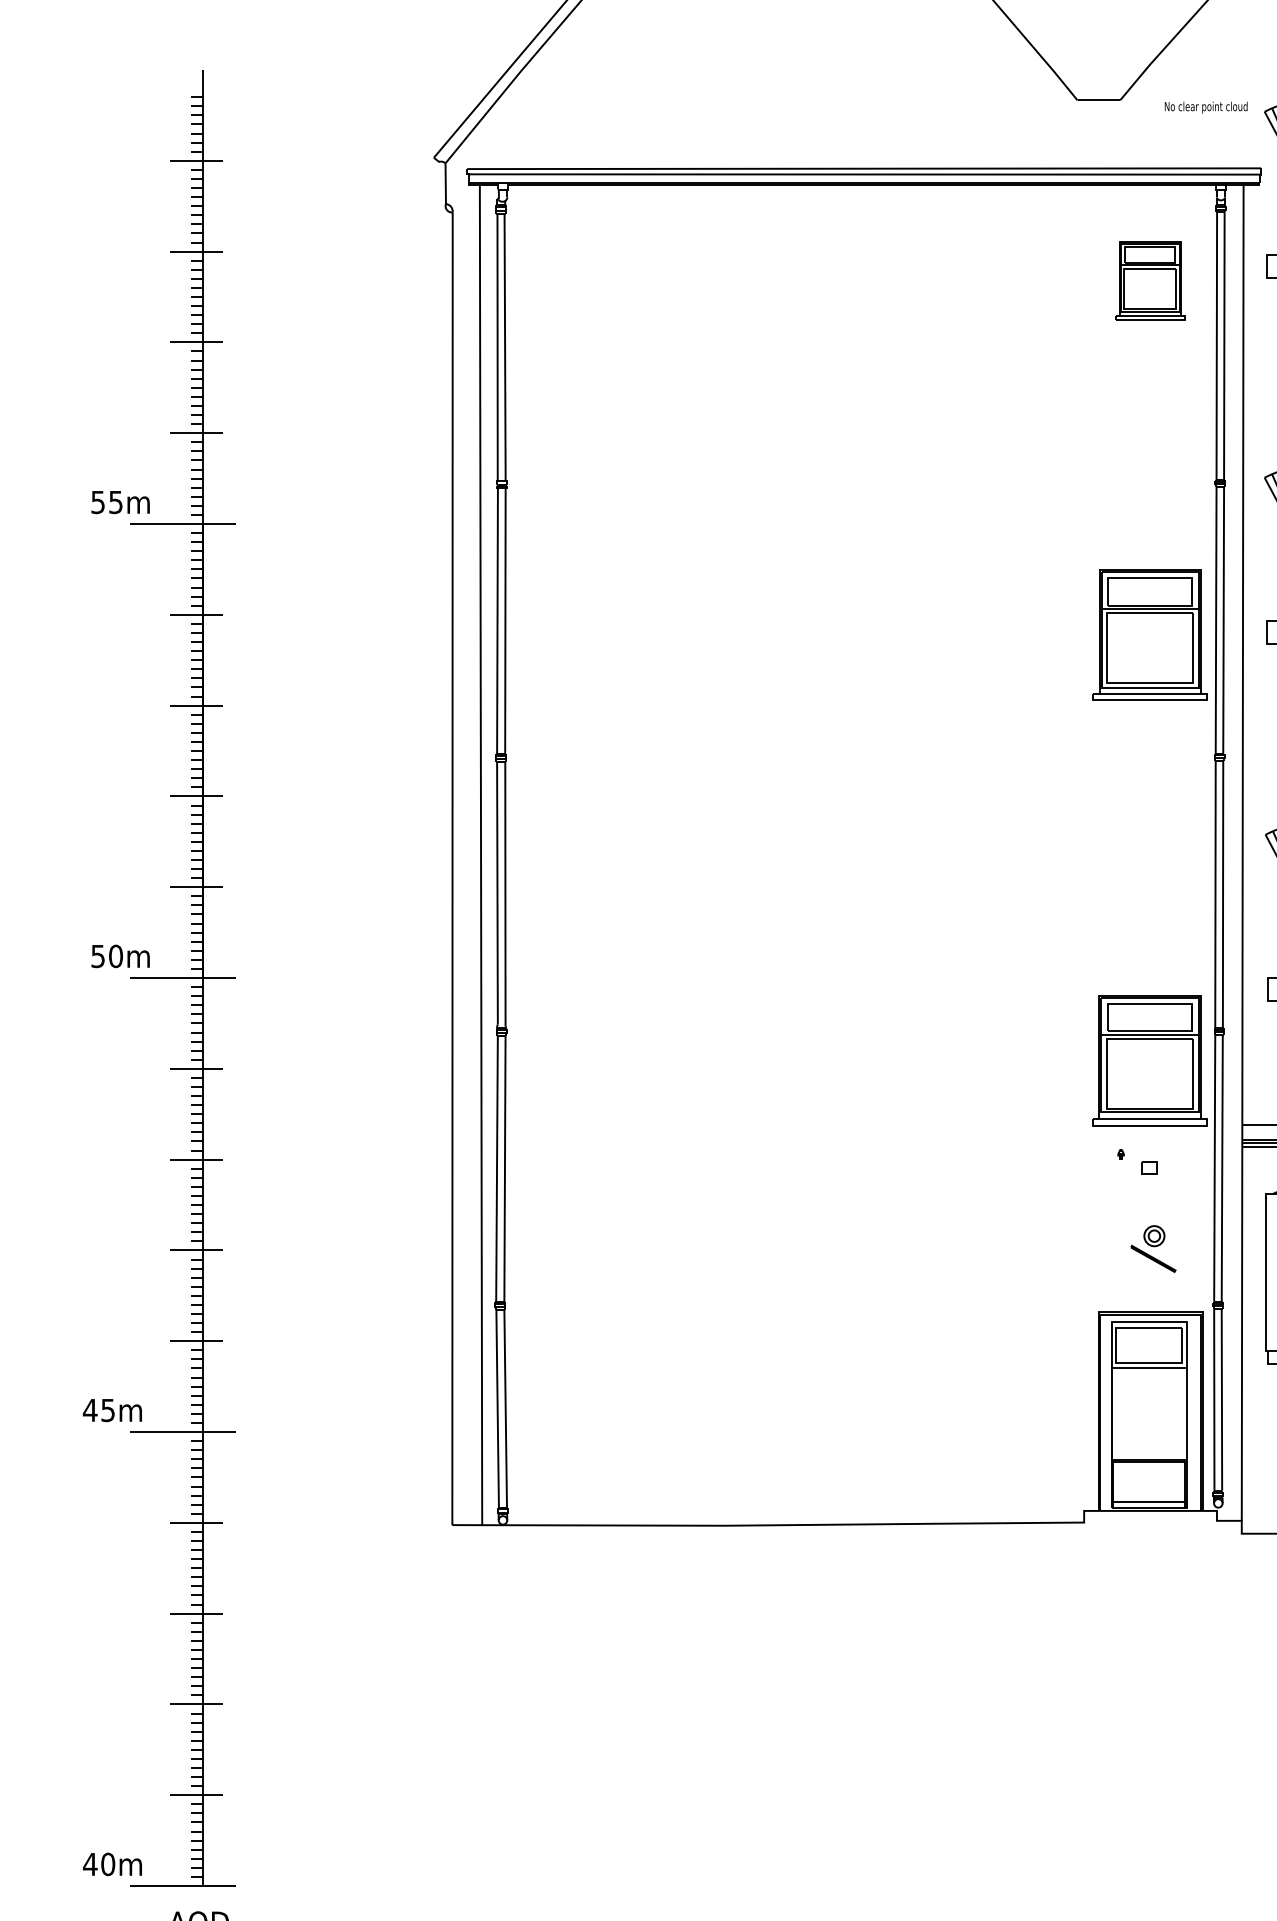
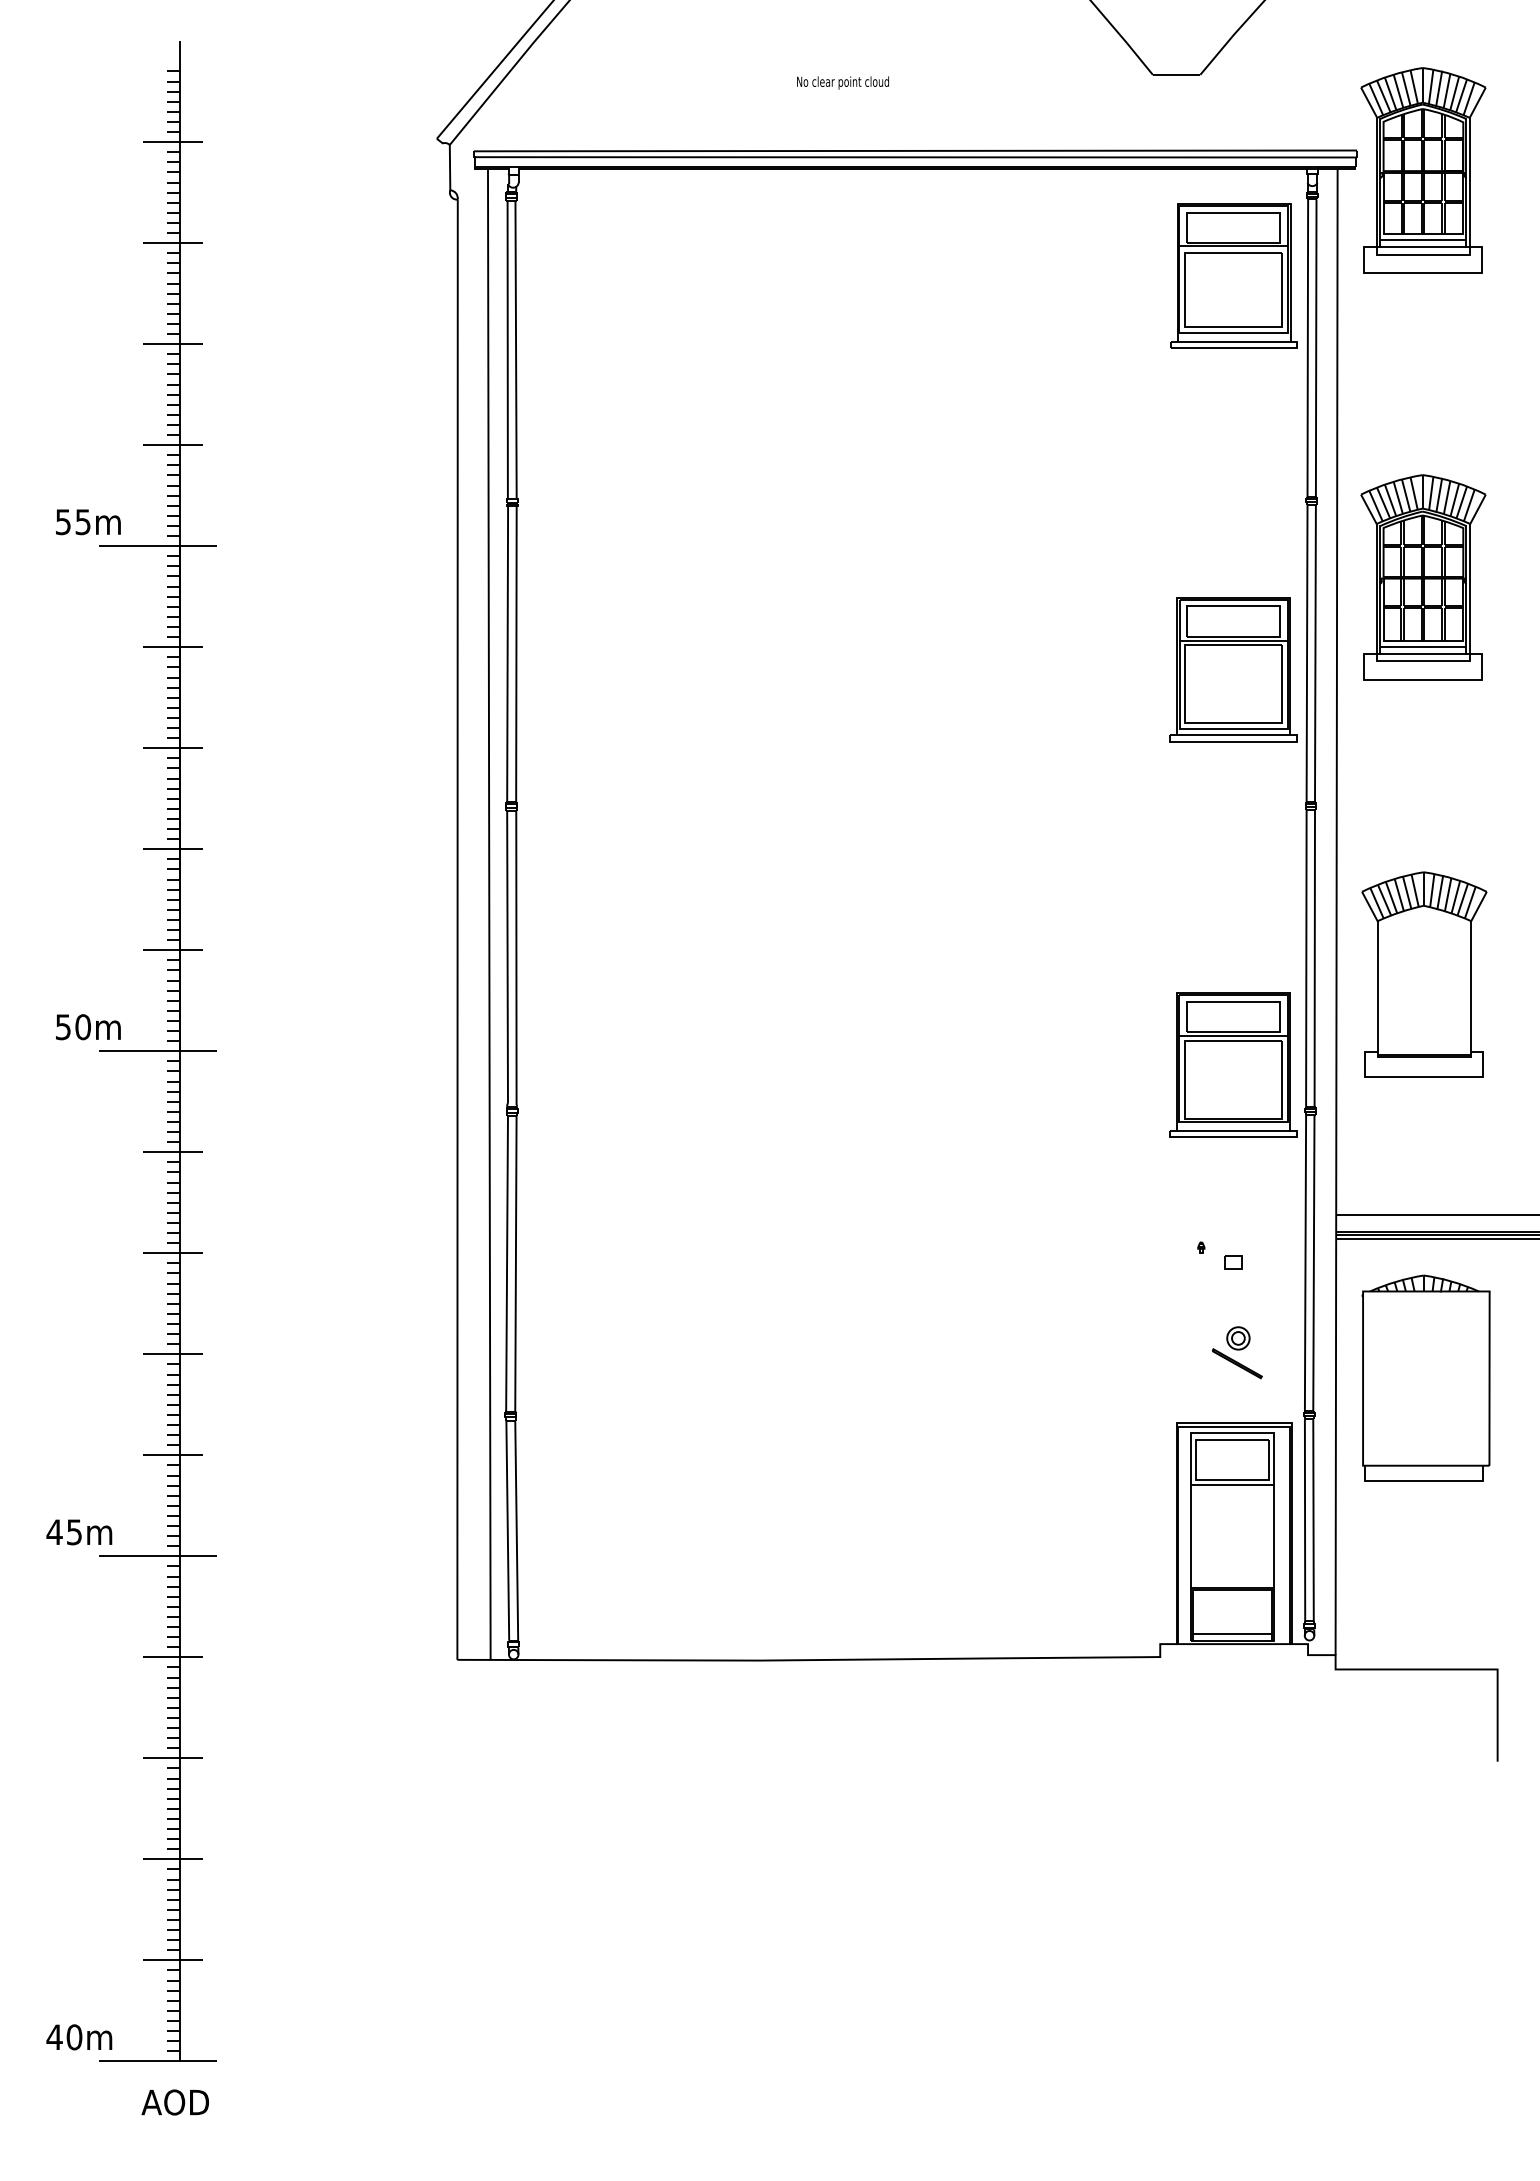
text: (1205, 107) -> (842, 82), moved
part: (1150, 280) -> (1233, 275), size x1.67
part: (1150, 1060) -> (1233, 1064), moved

